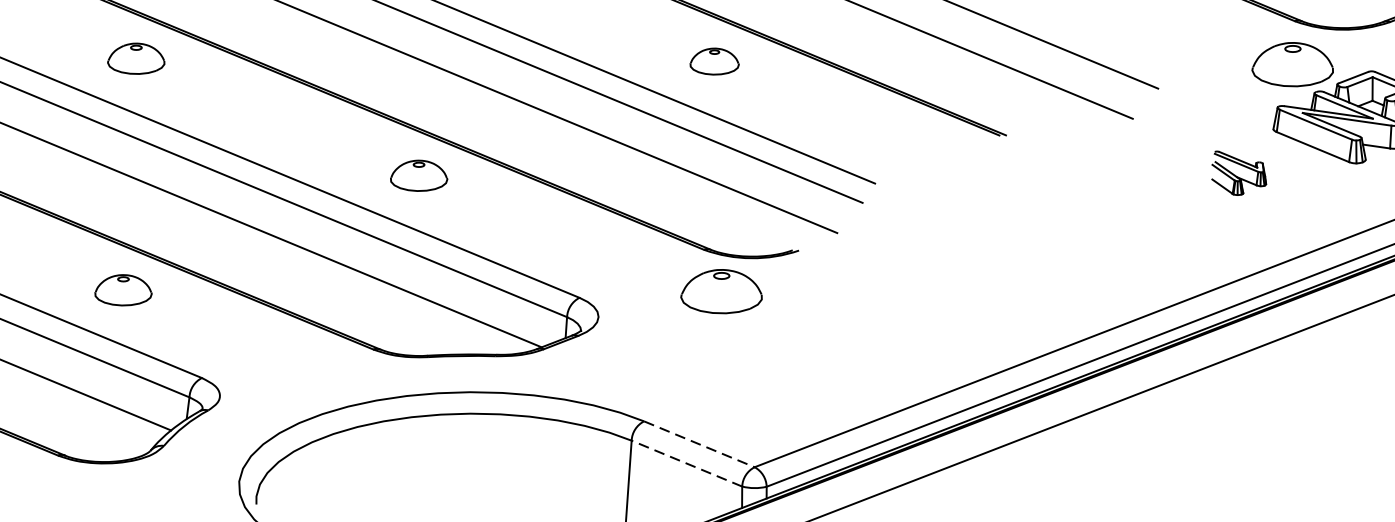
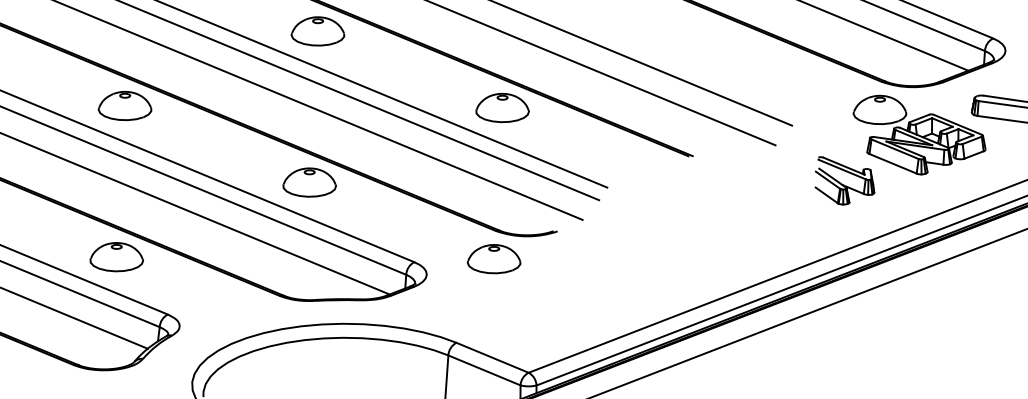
part: (135, 59) -> (124, 106), size x1.43
part: (714, 60) -> (502, 107), size x1.67
part: (1238, 172) -> (844, 180), size x1.67
part: (418, 175) -> (309, 182), size x1.43
part: (123, 290) -> (116, 257), size x1.43
part: (720, 292) -> (493, 259), moved
line: (700, 443) -> (493, 357), dashed -> solid
line: (686, 463) -> (484, 370), dashed -> solid

